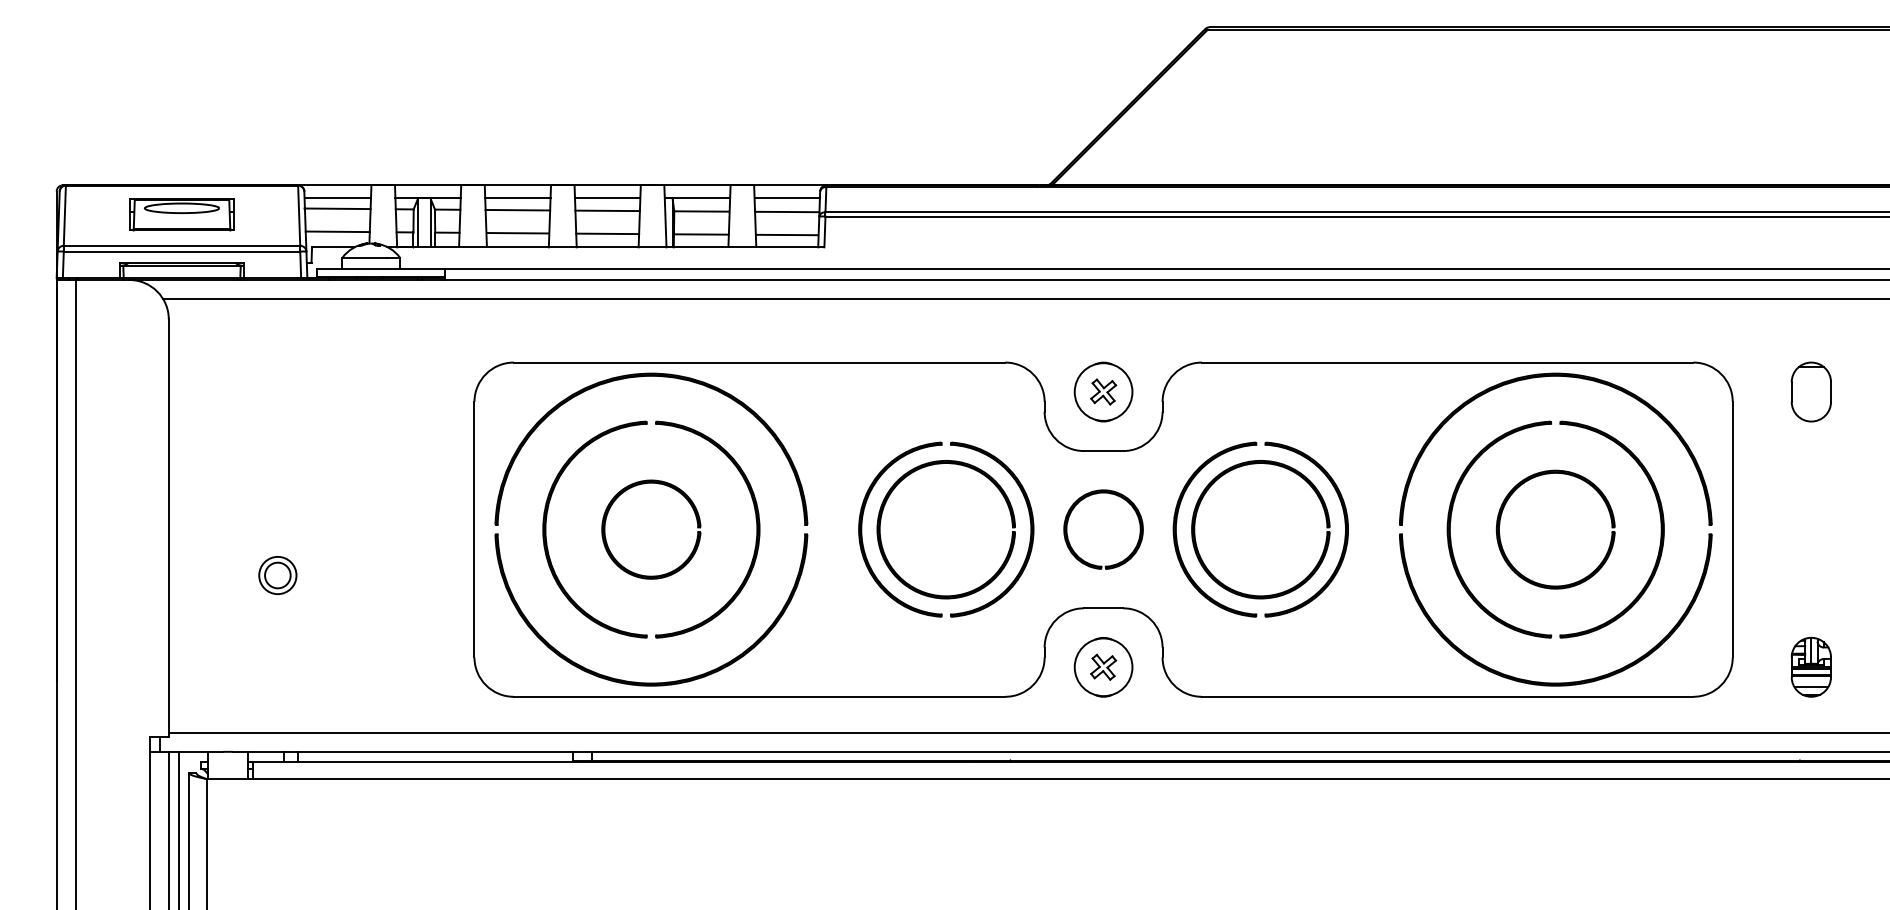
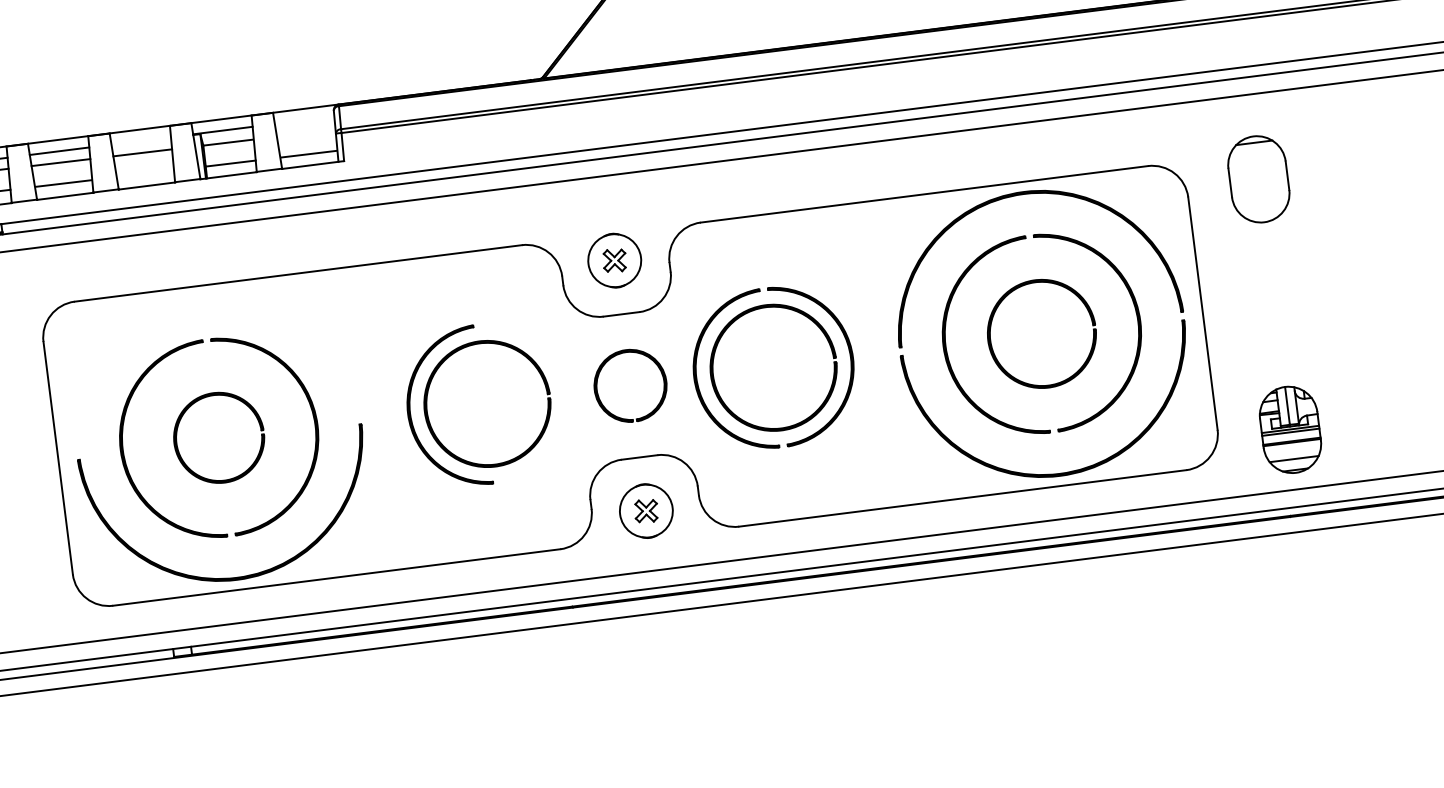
line: (607, 197) -> (141, 140), removed
line: (786, 197) -> (303, 120), removed
line: (787, 211) -> (306, 132), removed
line: (607, 233) -> (145, 173), removed
part: (640, 377) -> (191, 300), removed
part: (1810, 391) -> (1257, 178), size x1.6
part: (1030, 529) -> (564, 394), removed
part: (1810, 666) -> (1289, 429), size x1.6

